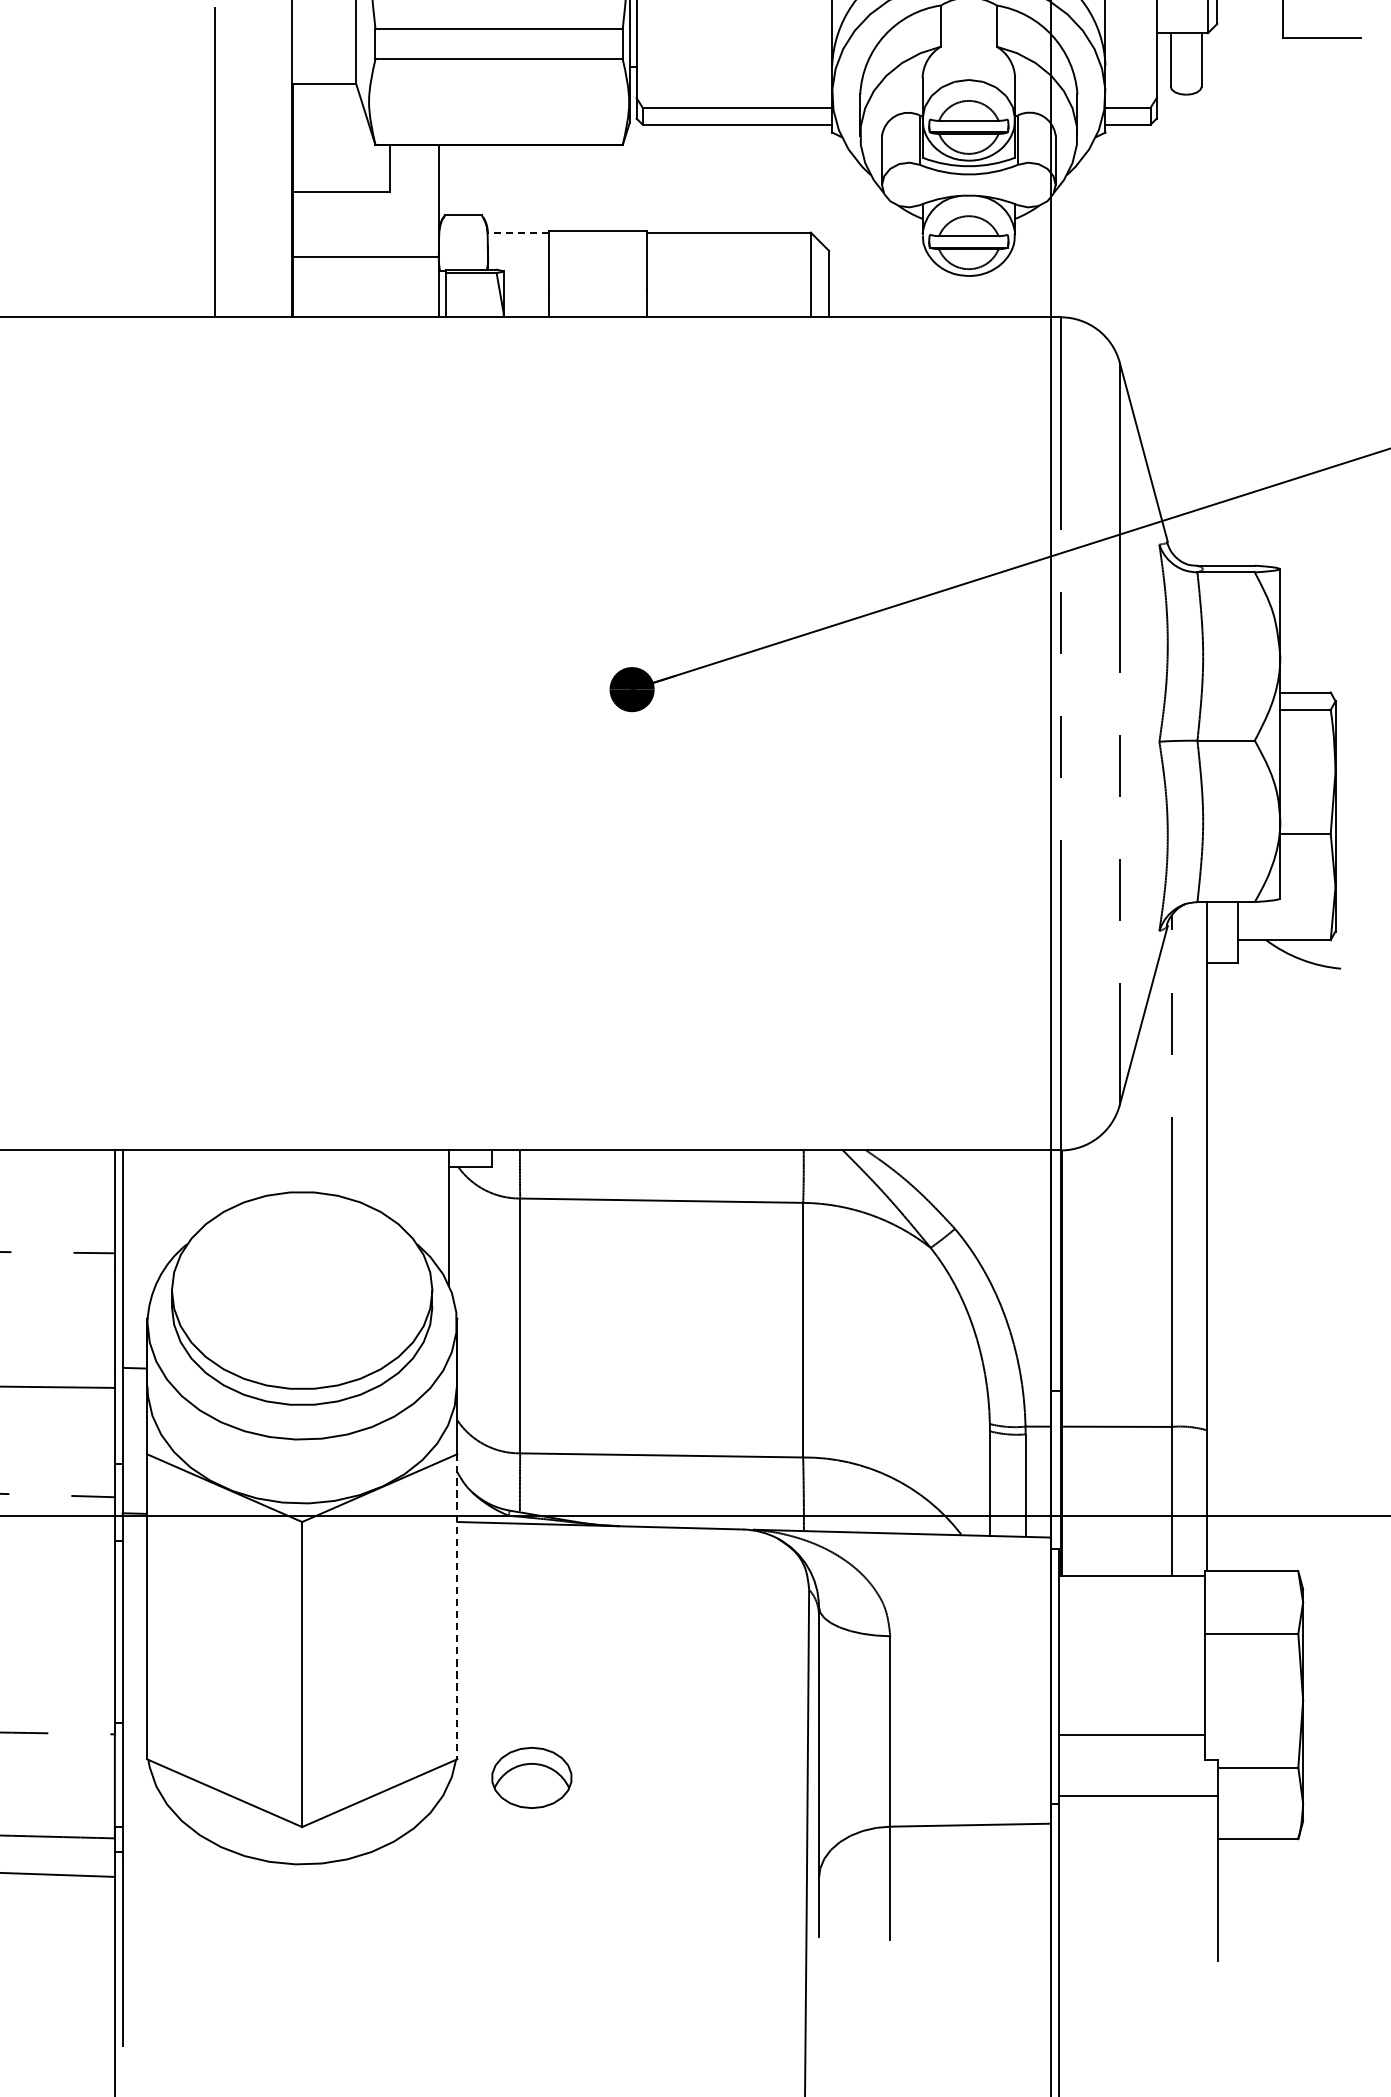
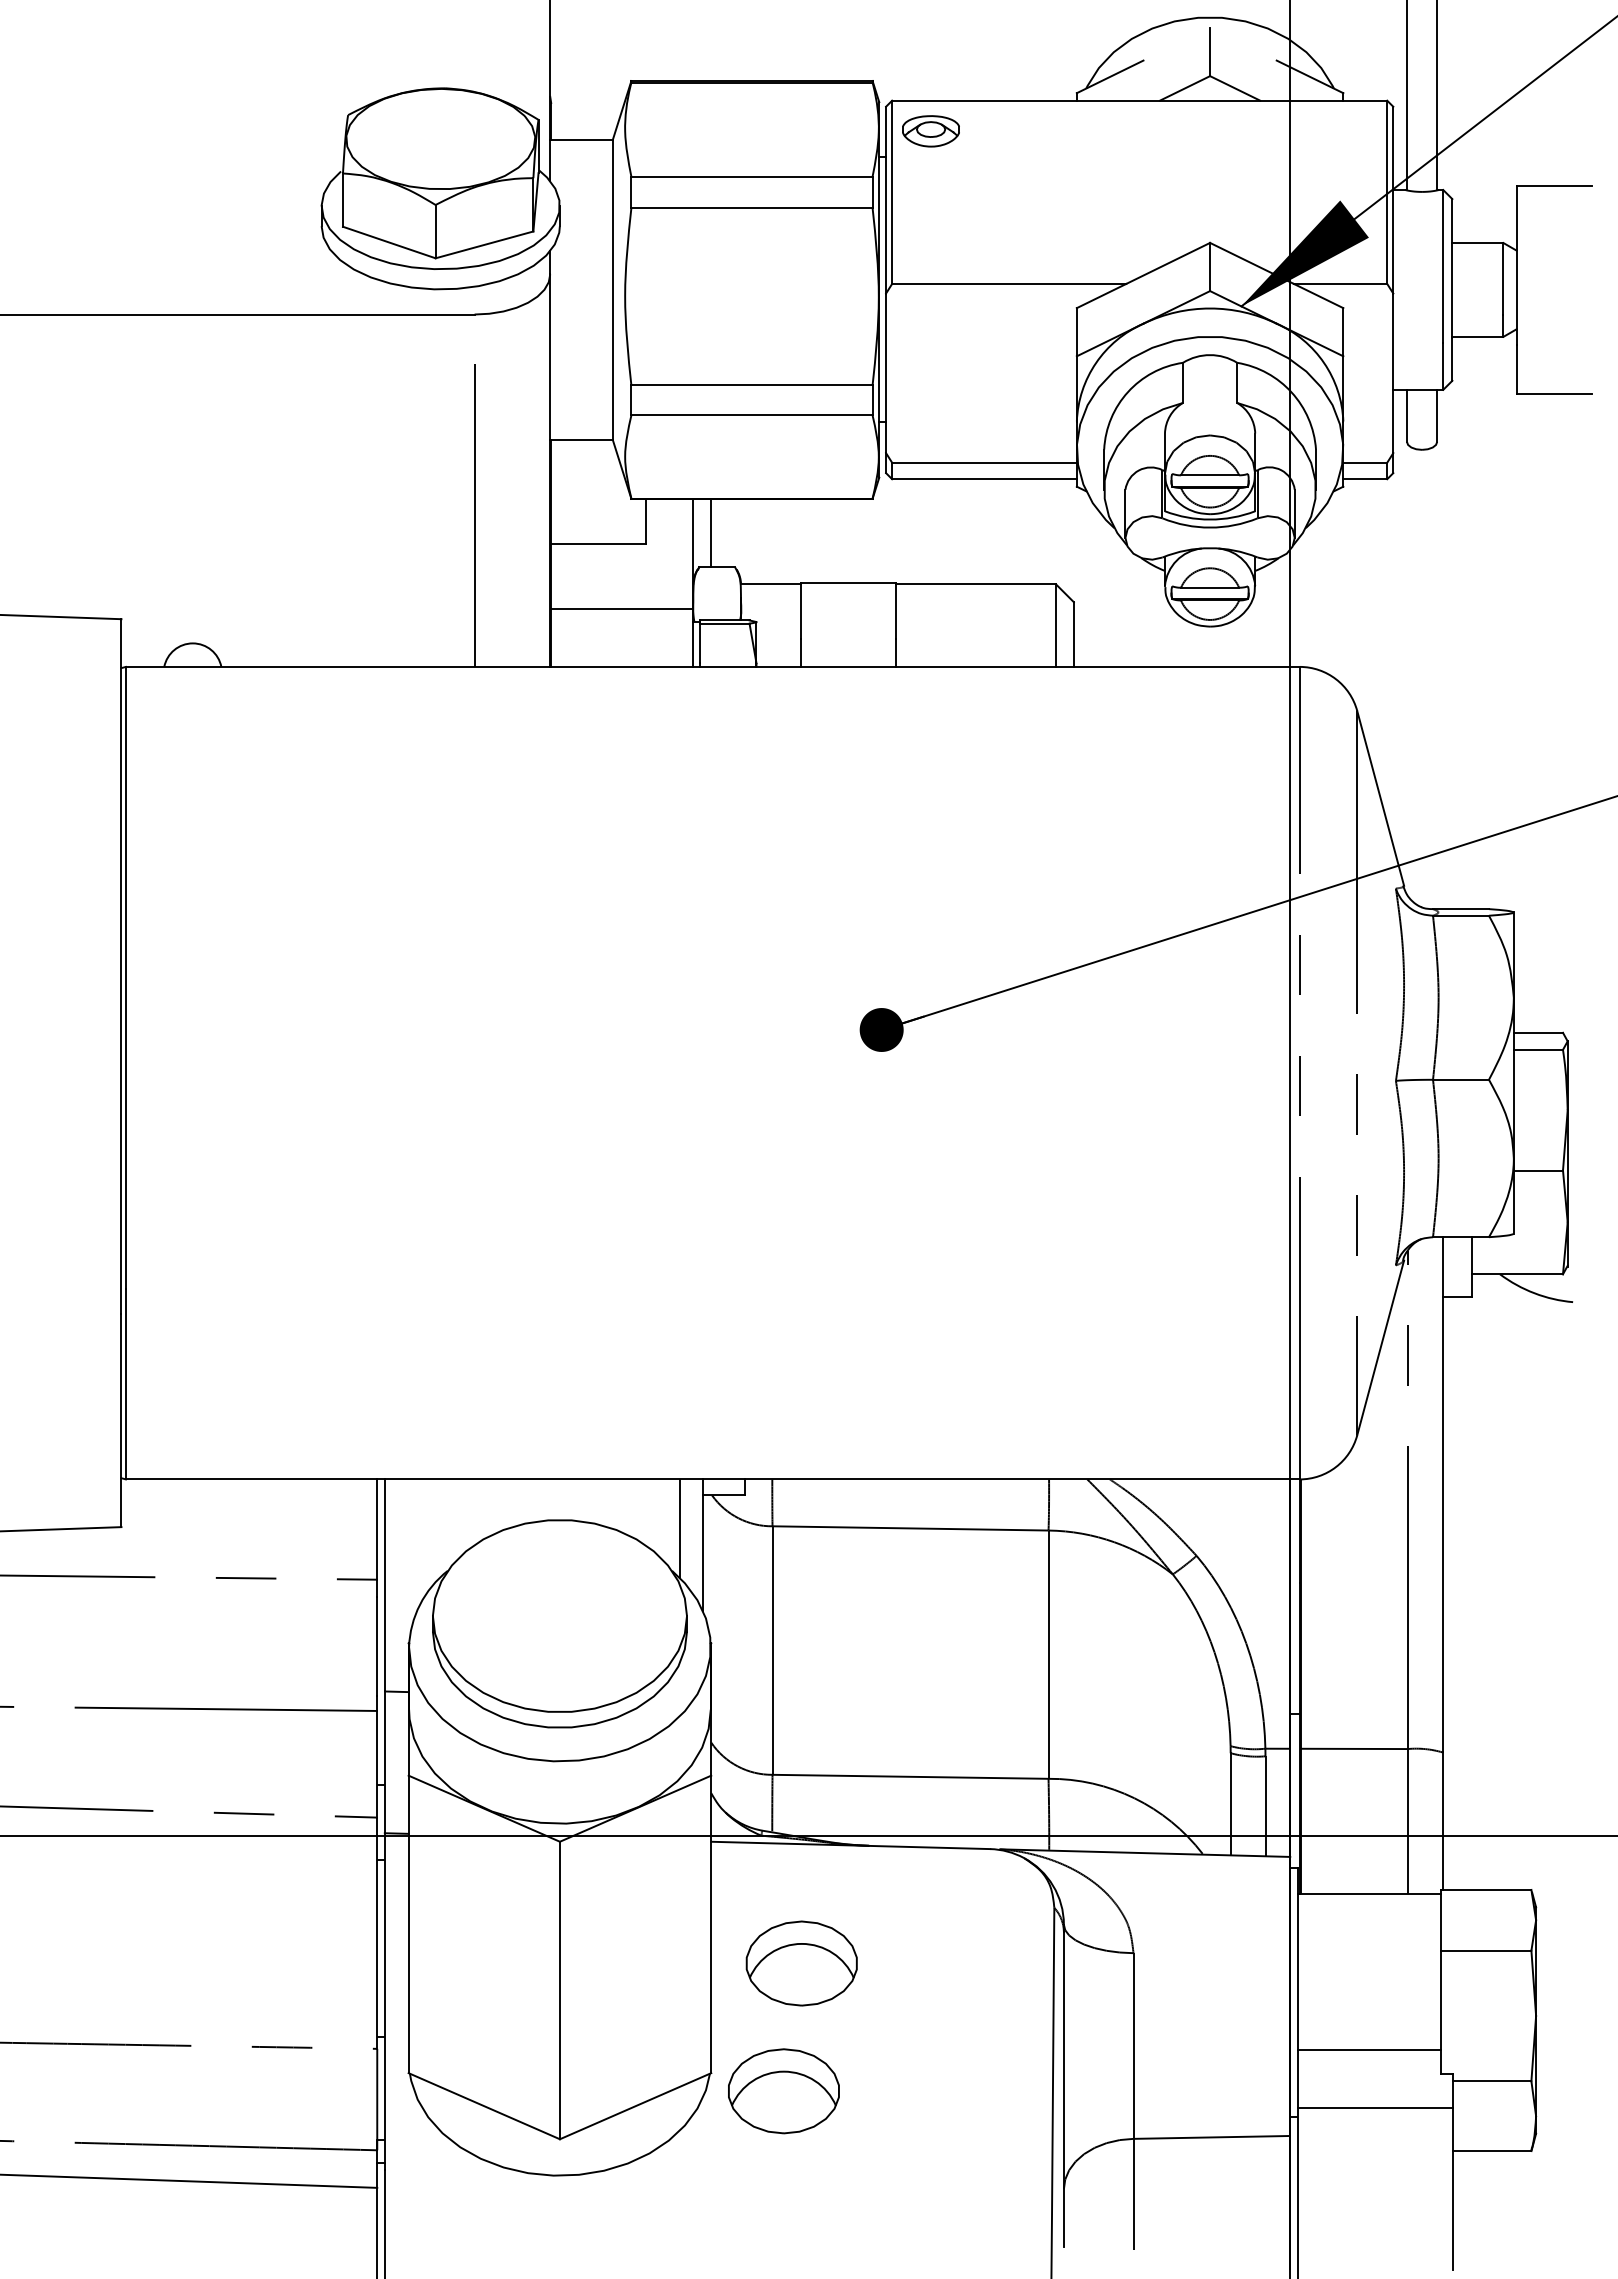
line: (457, 179) -> (711, 532), added
line: (518, 232) -> (770, 584), dashed -> solid
line: (424, 1200) -> (679, 1528), added
line: (457, 1606) -> (711, 1924), dashed -> solid
part: (549, 1646) -> (801, 1963), added
part: (531, 1778) -> (783, 2091), size x1.43

